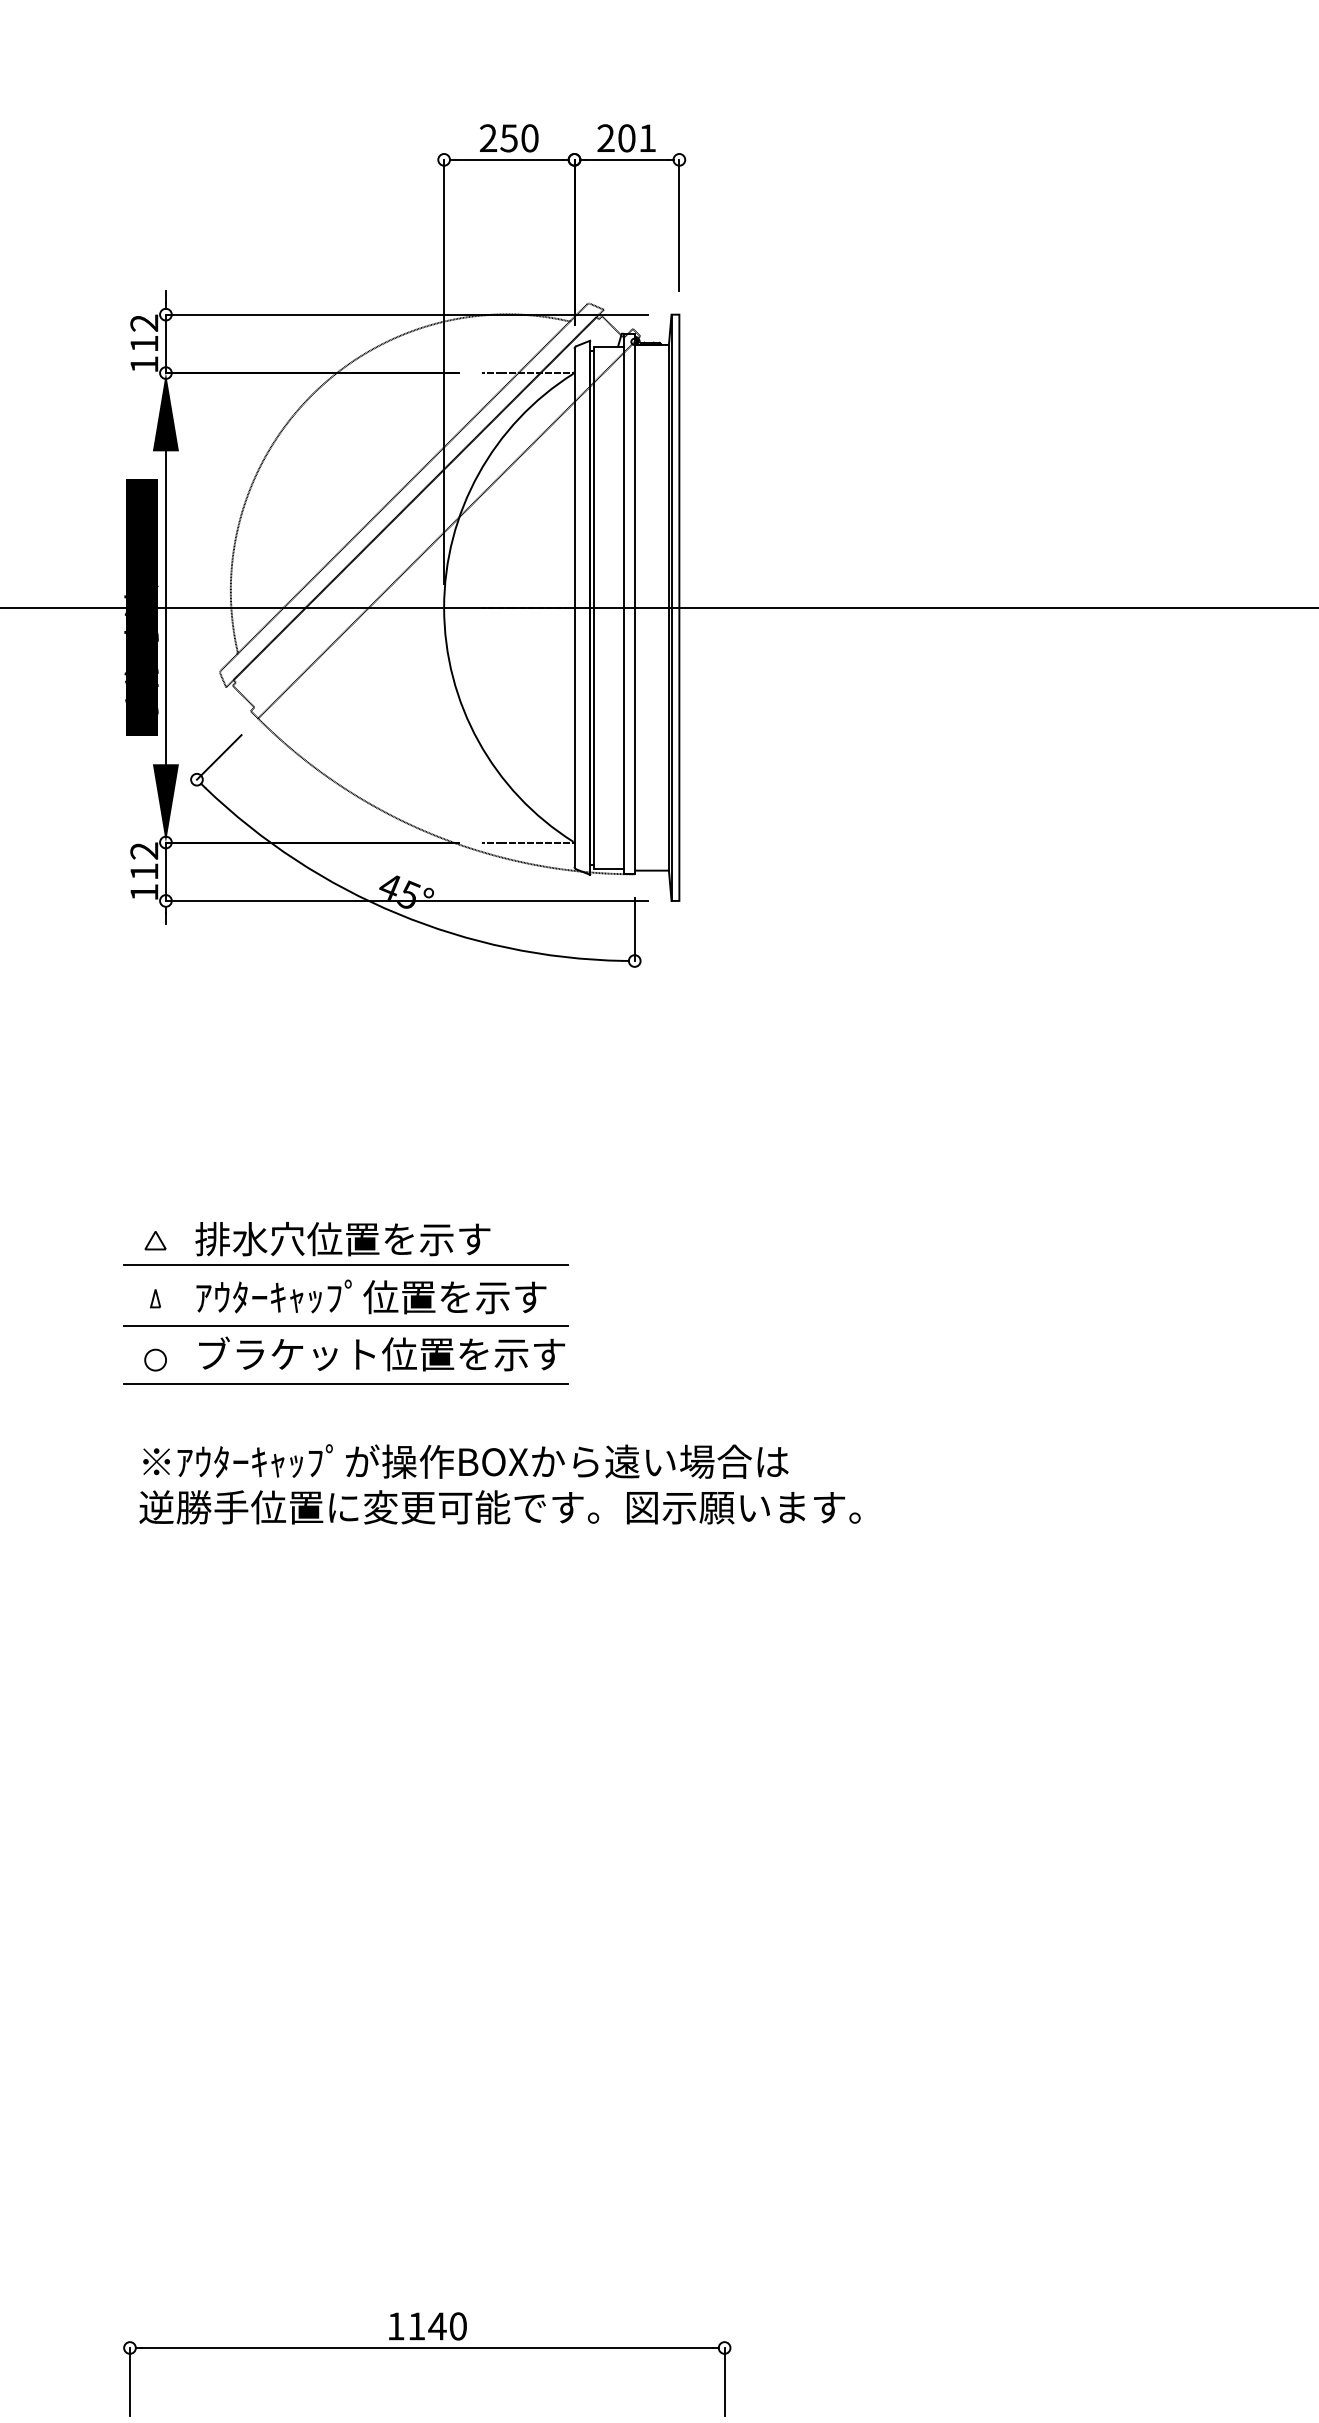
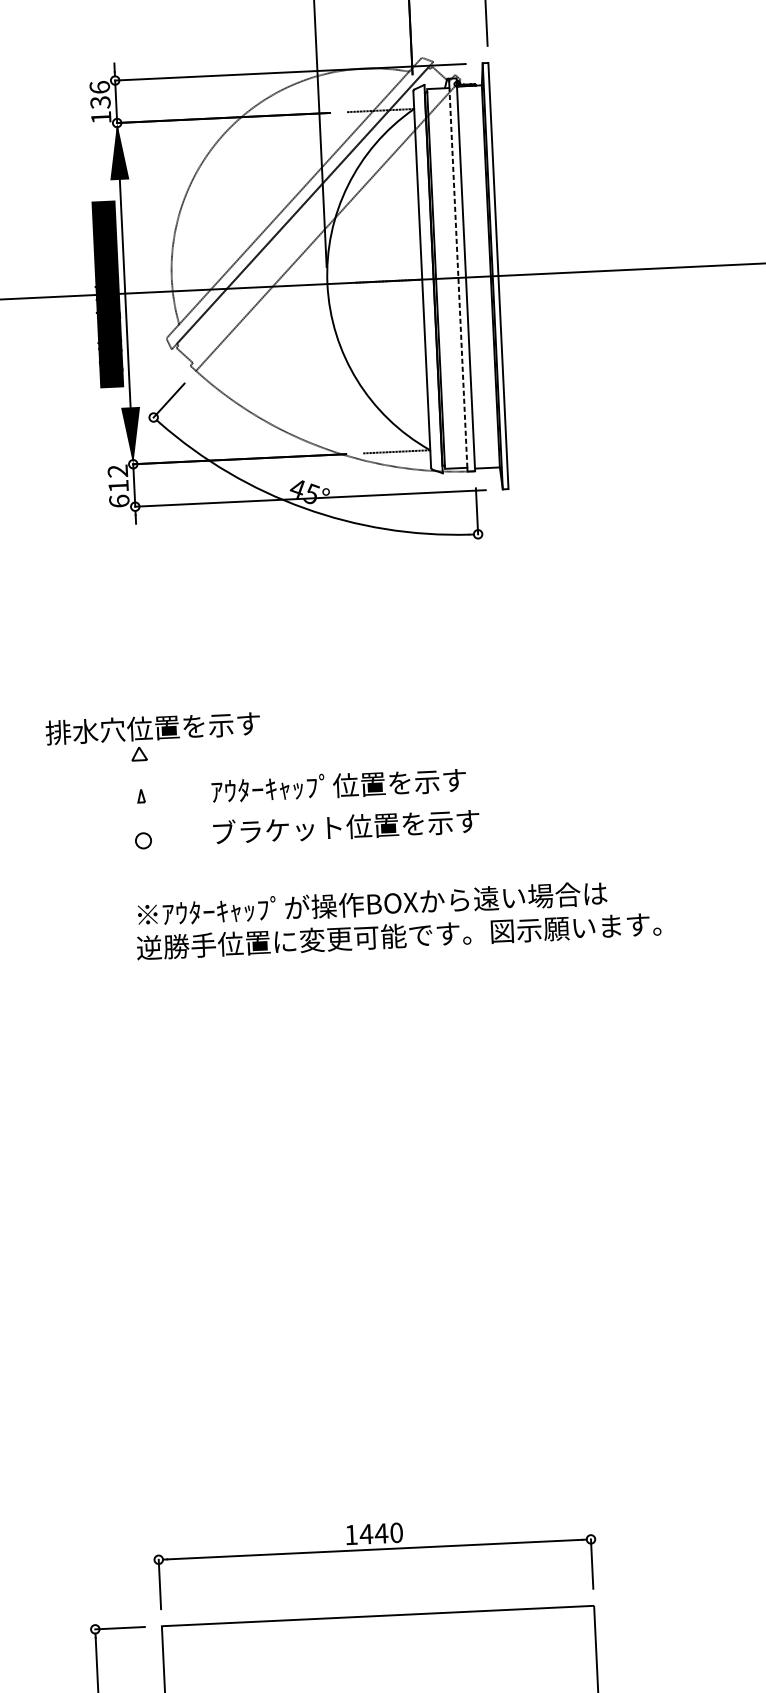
text: (144, 333) -> (100, 94), 112 -> 136
line: (624, 607) -> (458, 277), solid -> dashed
text: (144, 891) -> (119, 500), 112 -> 612
text: (342, 1239) -> (152, 728), moved
line: (345, 1265) -> (278, 765), removed
text: (371, 1296) -> (338, 785), moved
line: (345, 1325) -> (280, 809), removed
text: (381, 1353) -> (346, 826), moved
line: (345, 1383) -> (282, 851), removed
text: (416, 2326) -> (366, 1534), 1140 -> 1440

